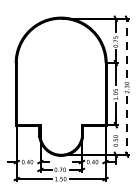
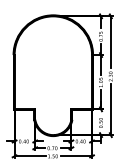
line: (126, 48) -> (110, 42), dashed -> solid
line: (126, 125) -> (110, 109), dashed -> solid

